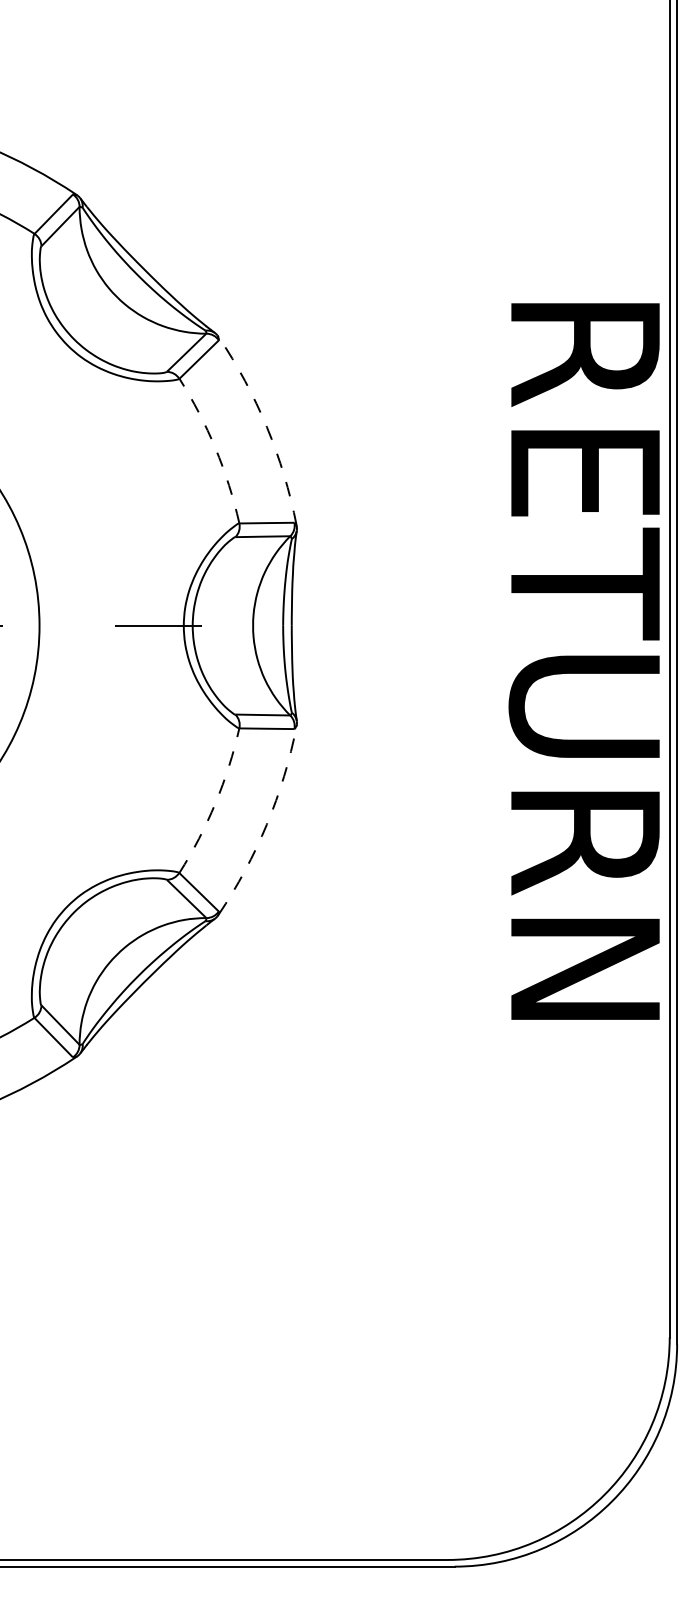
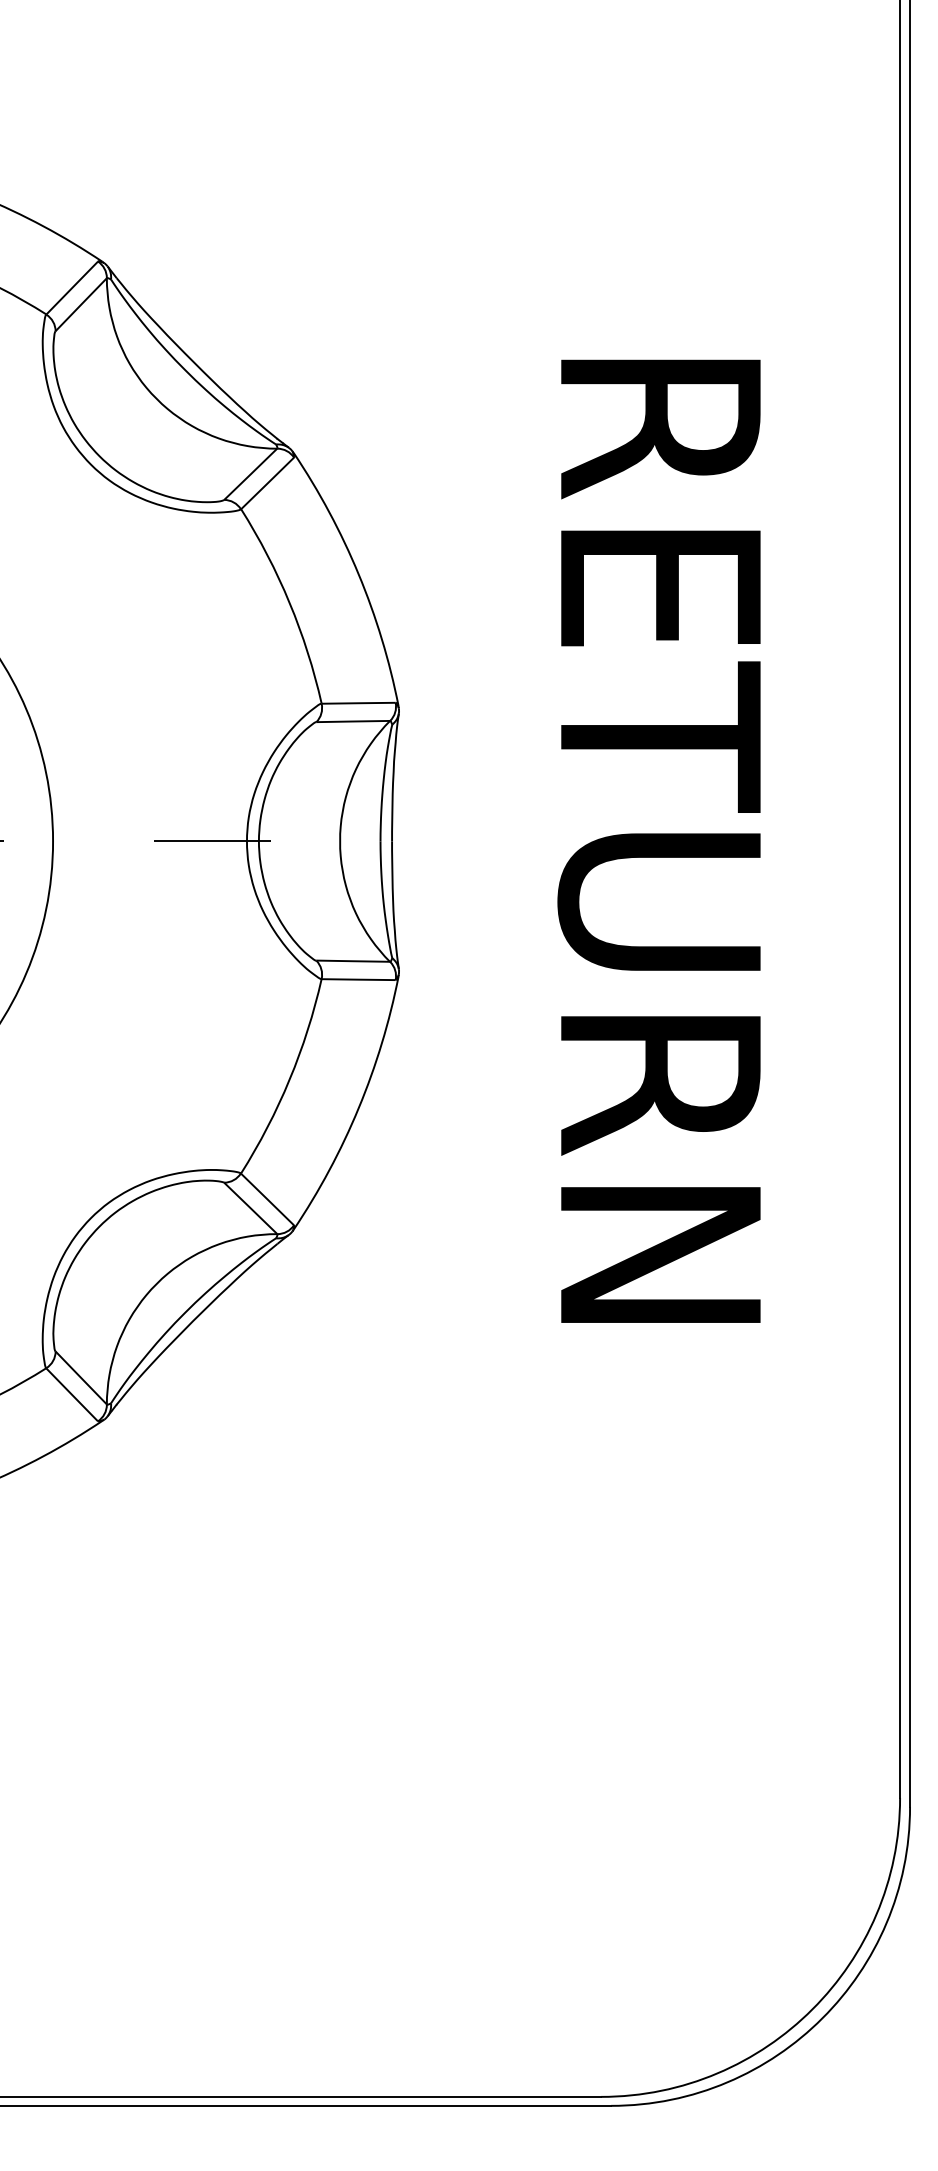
arc: (266, 427) -> (358, 574), dashed -> solid
arc: (215, 448) -> (289, 602), dashed -> solid
text: (583, 660) -> (658, 840), moved
arc: (215, 803) -> (289, 1079), dashed -> solid
arc: (266, 824) -> (358, 1108), dashed -> solid

